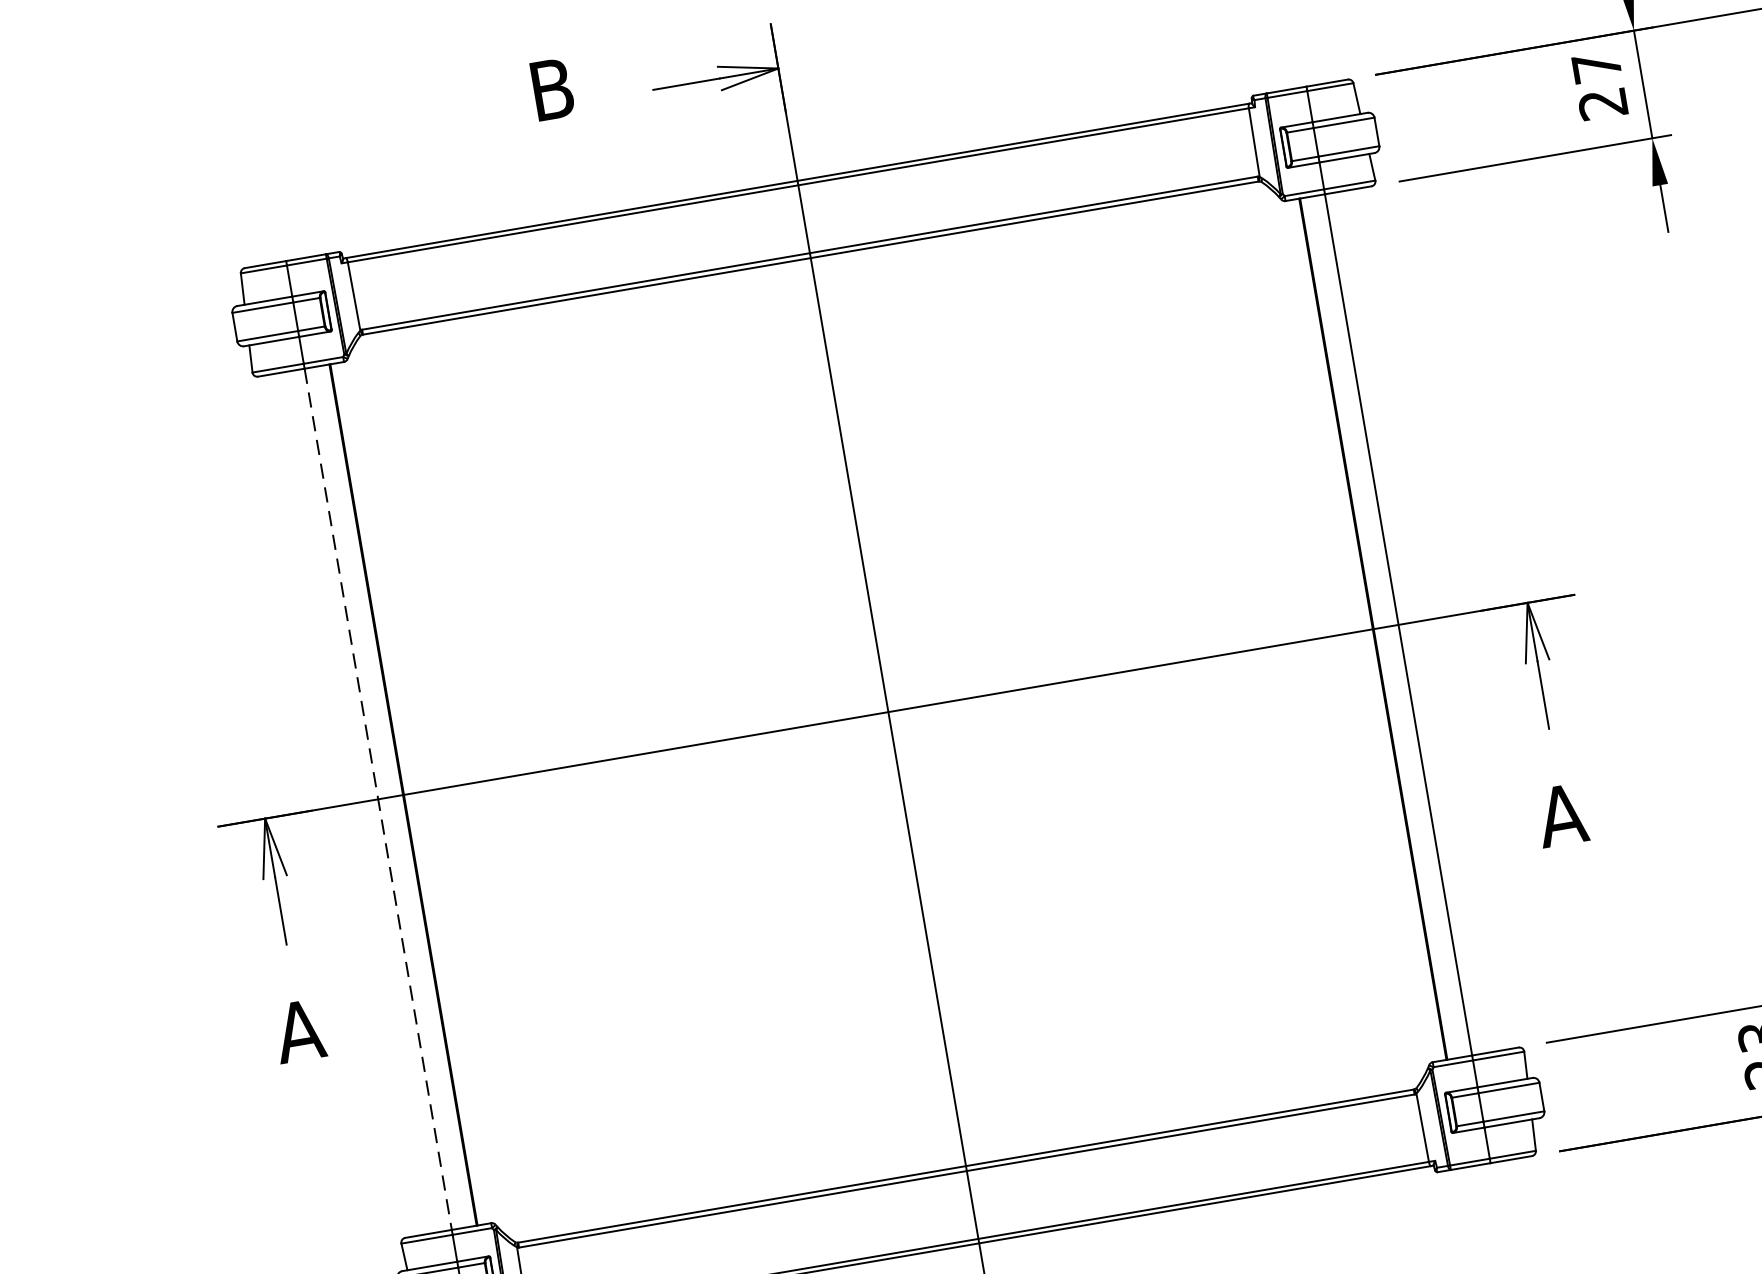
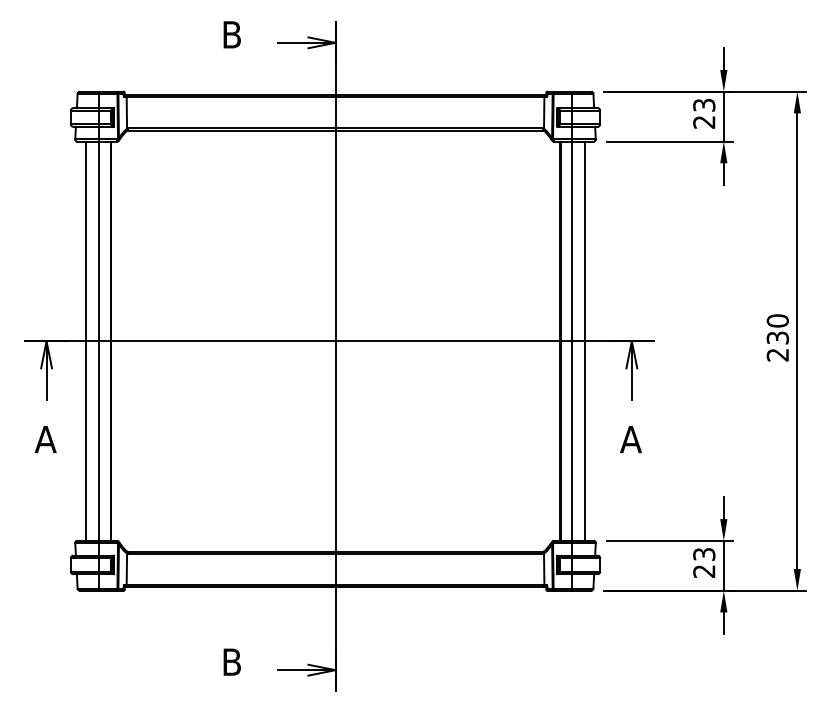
text: (1597, 67) -> (704, 105), 27 -> 23
line: (1427, 618) -> (585, 340), added
line: (379, 799) -> (99, 341), dashed -> solid
line: (350, 802) -> (86, 340), added

